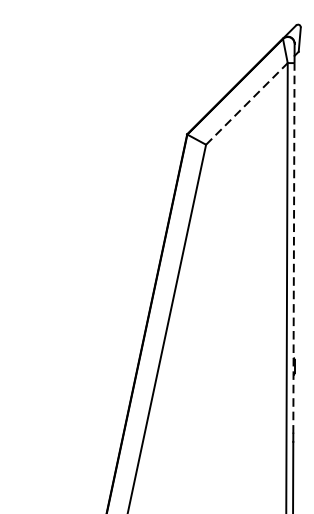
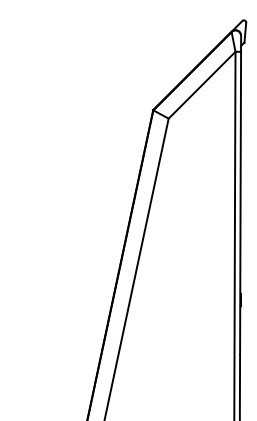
line: (247, 103) -> (202, 84), dashed -> solid
line: (293, 248) -> (240, 203), dashed -> solid

